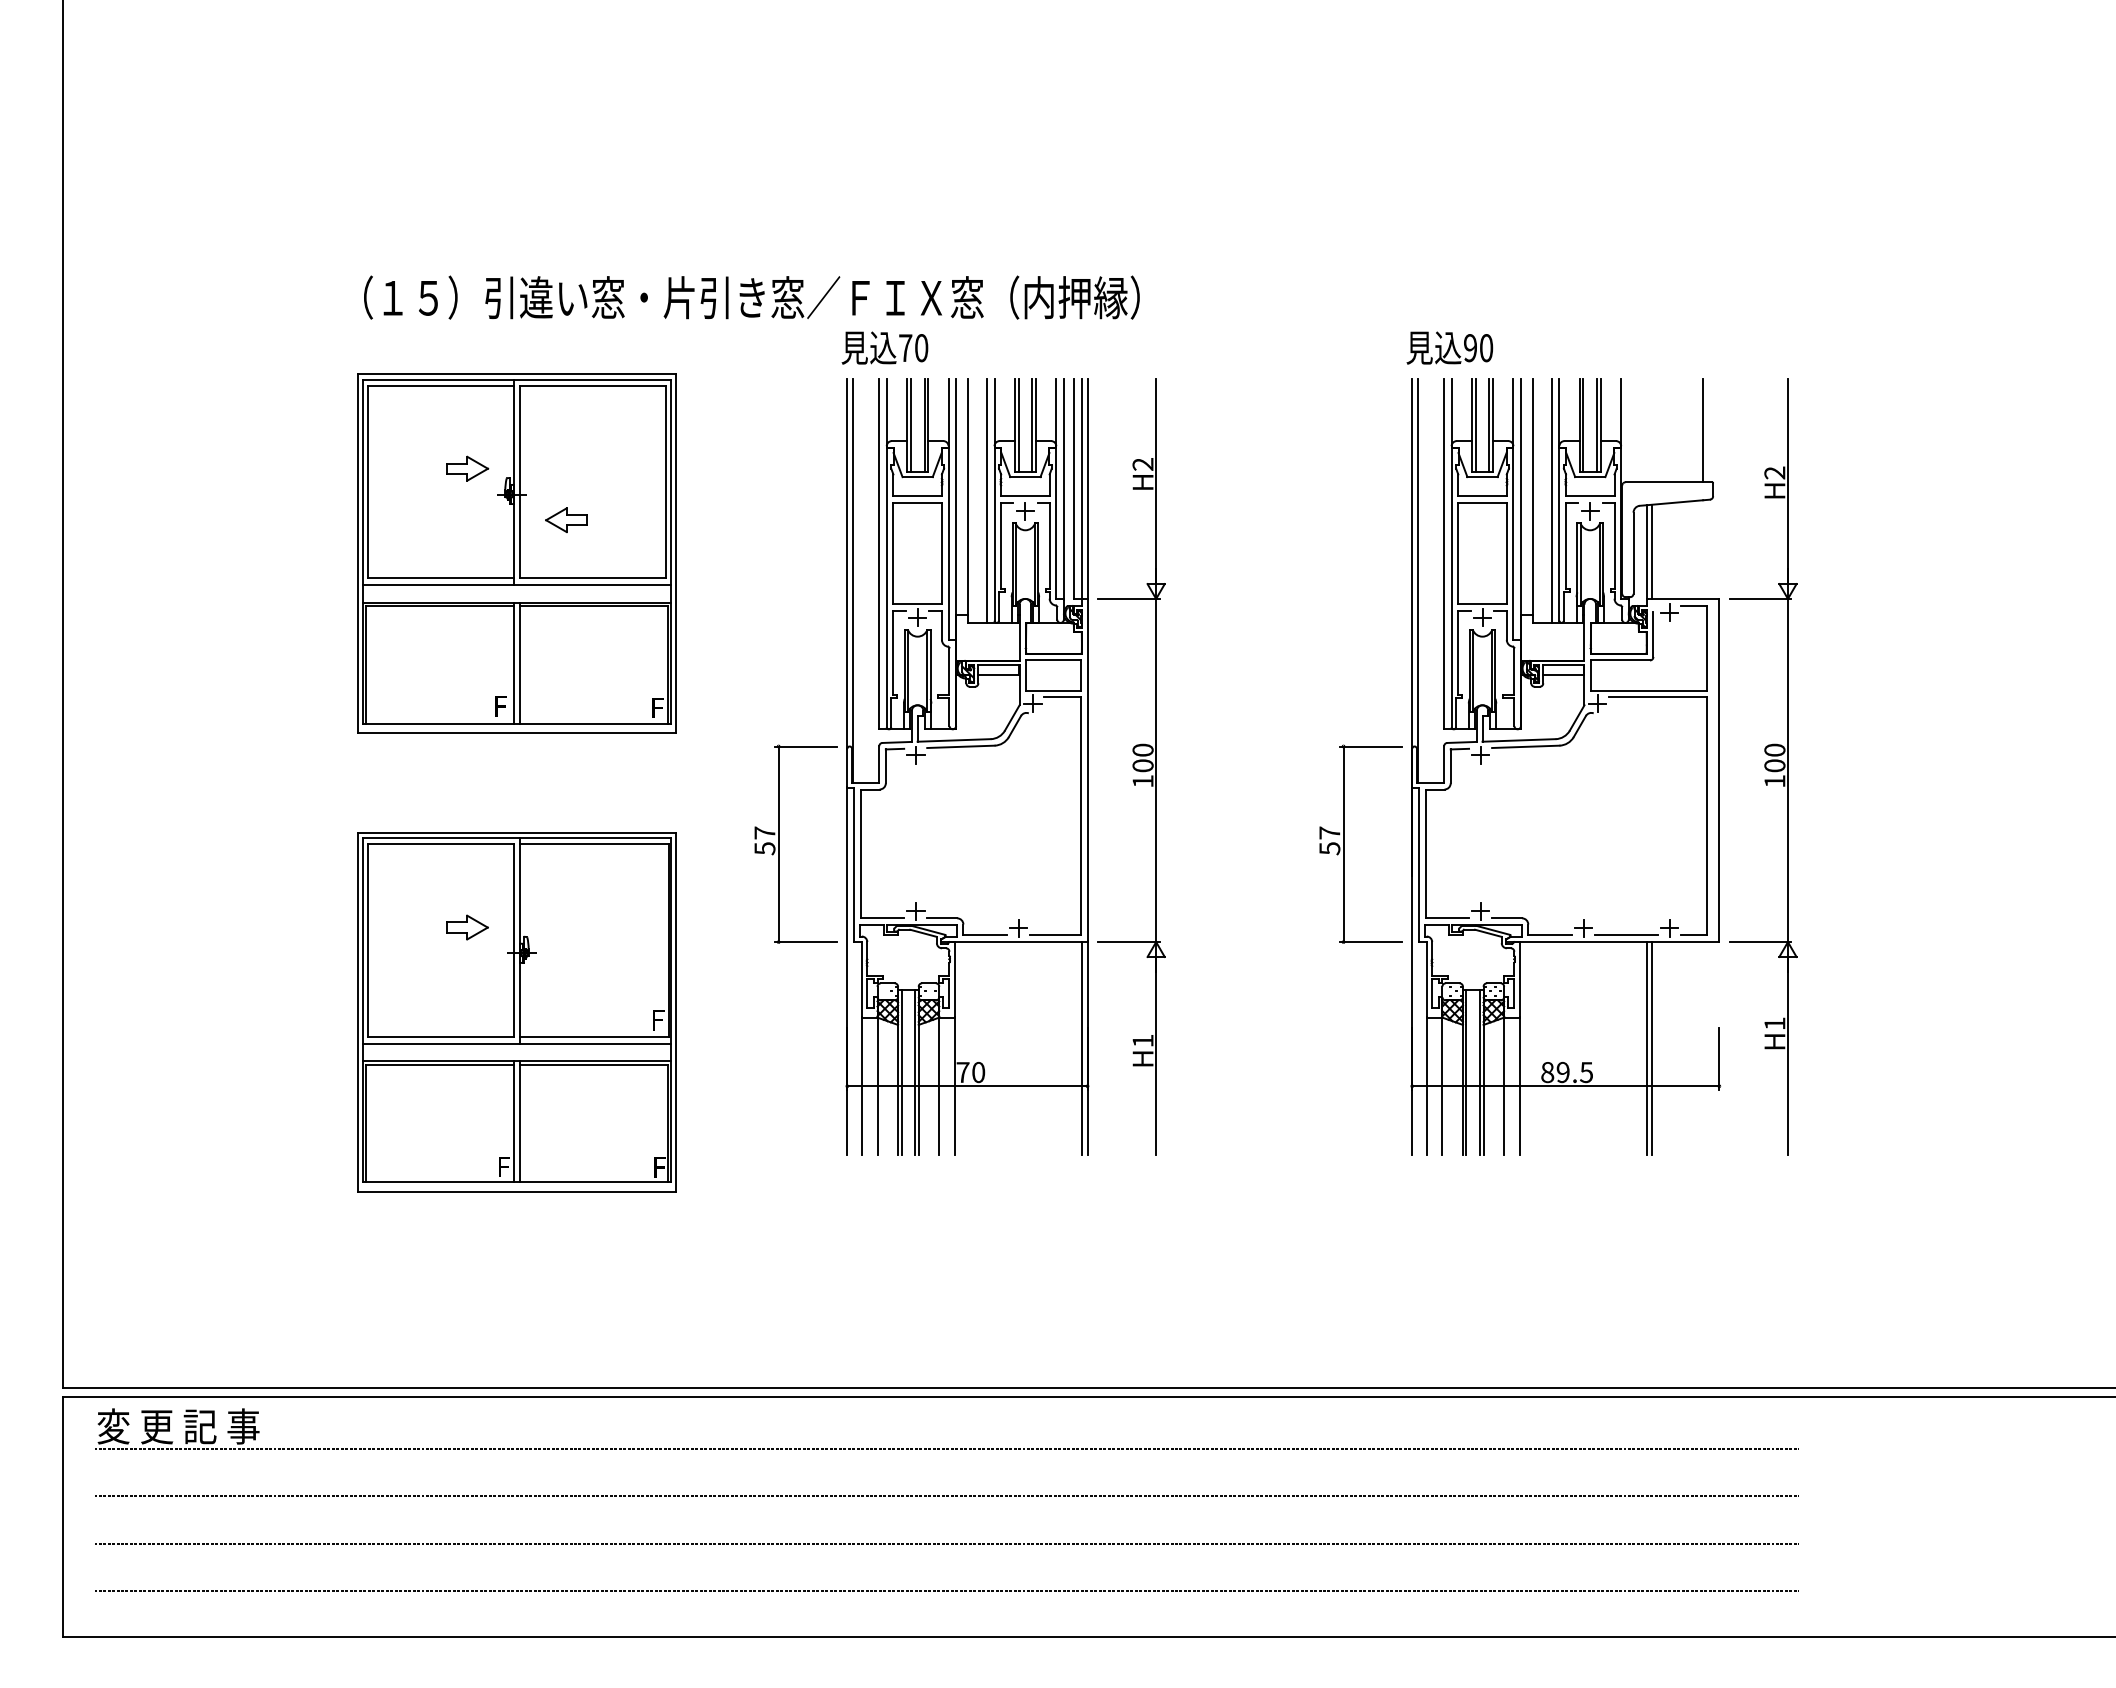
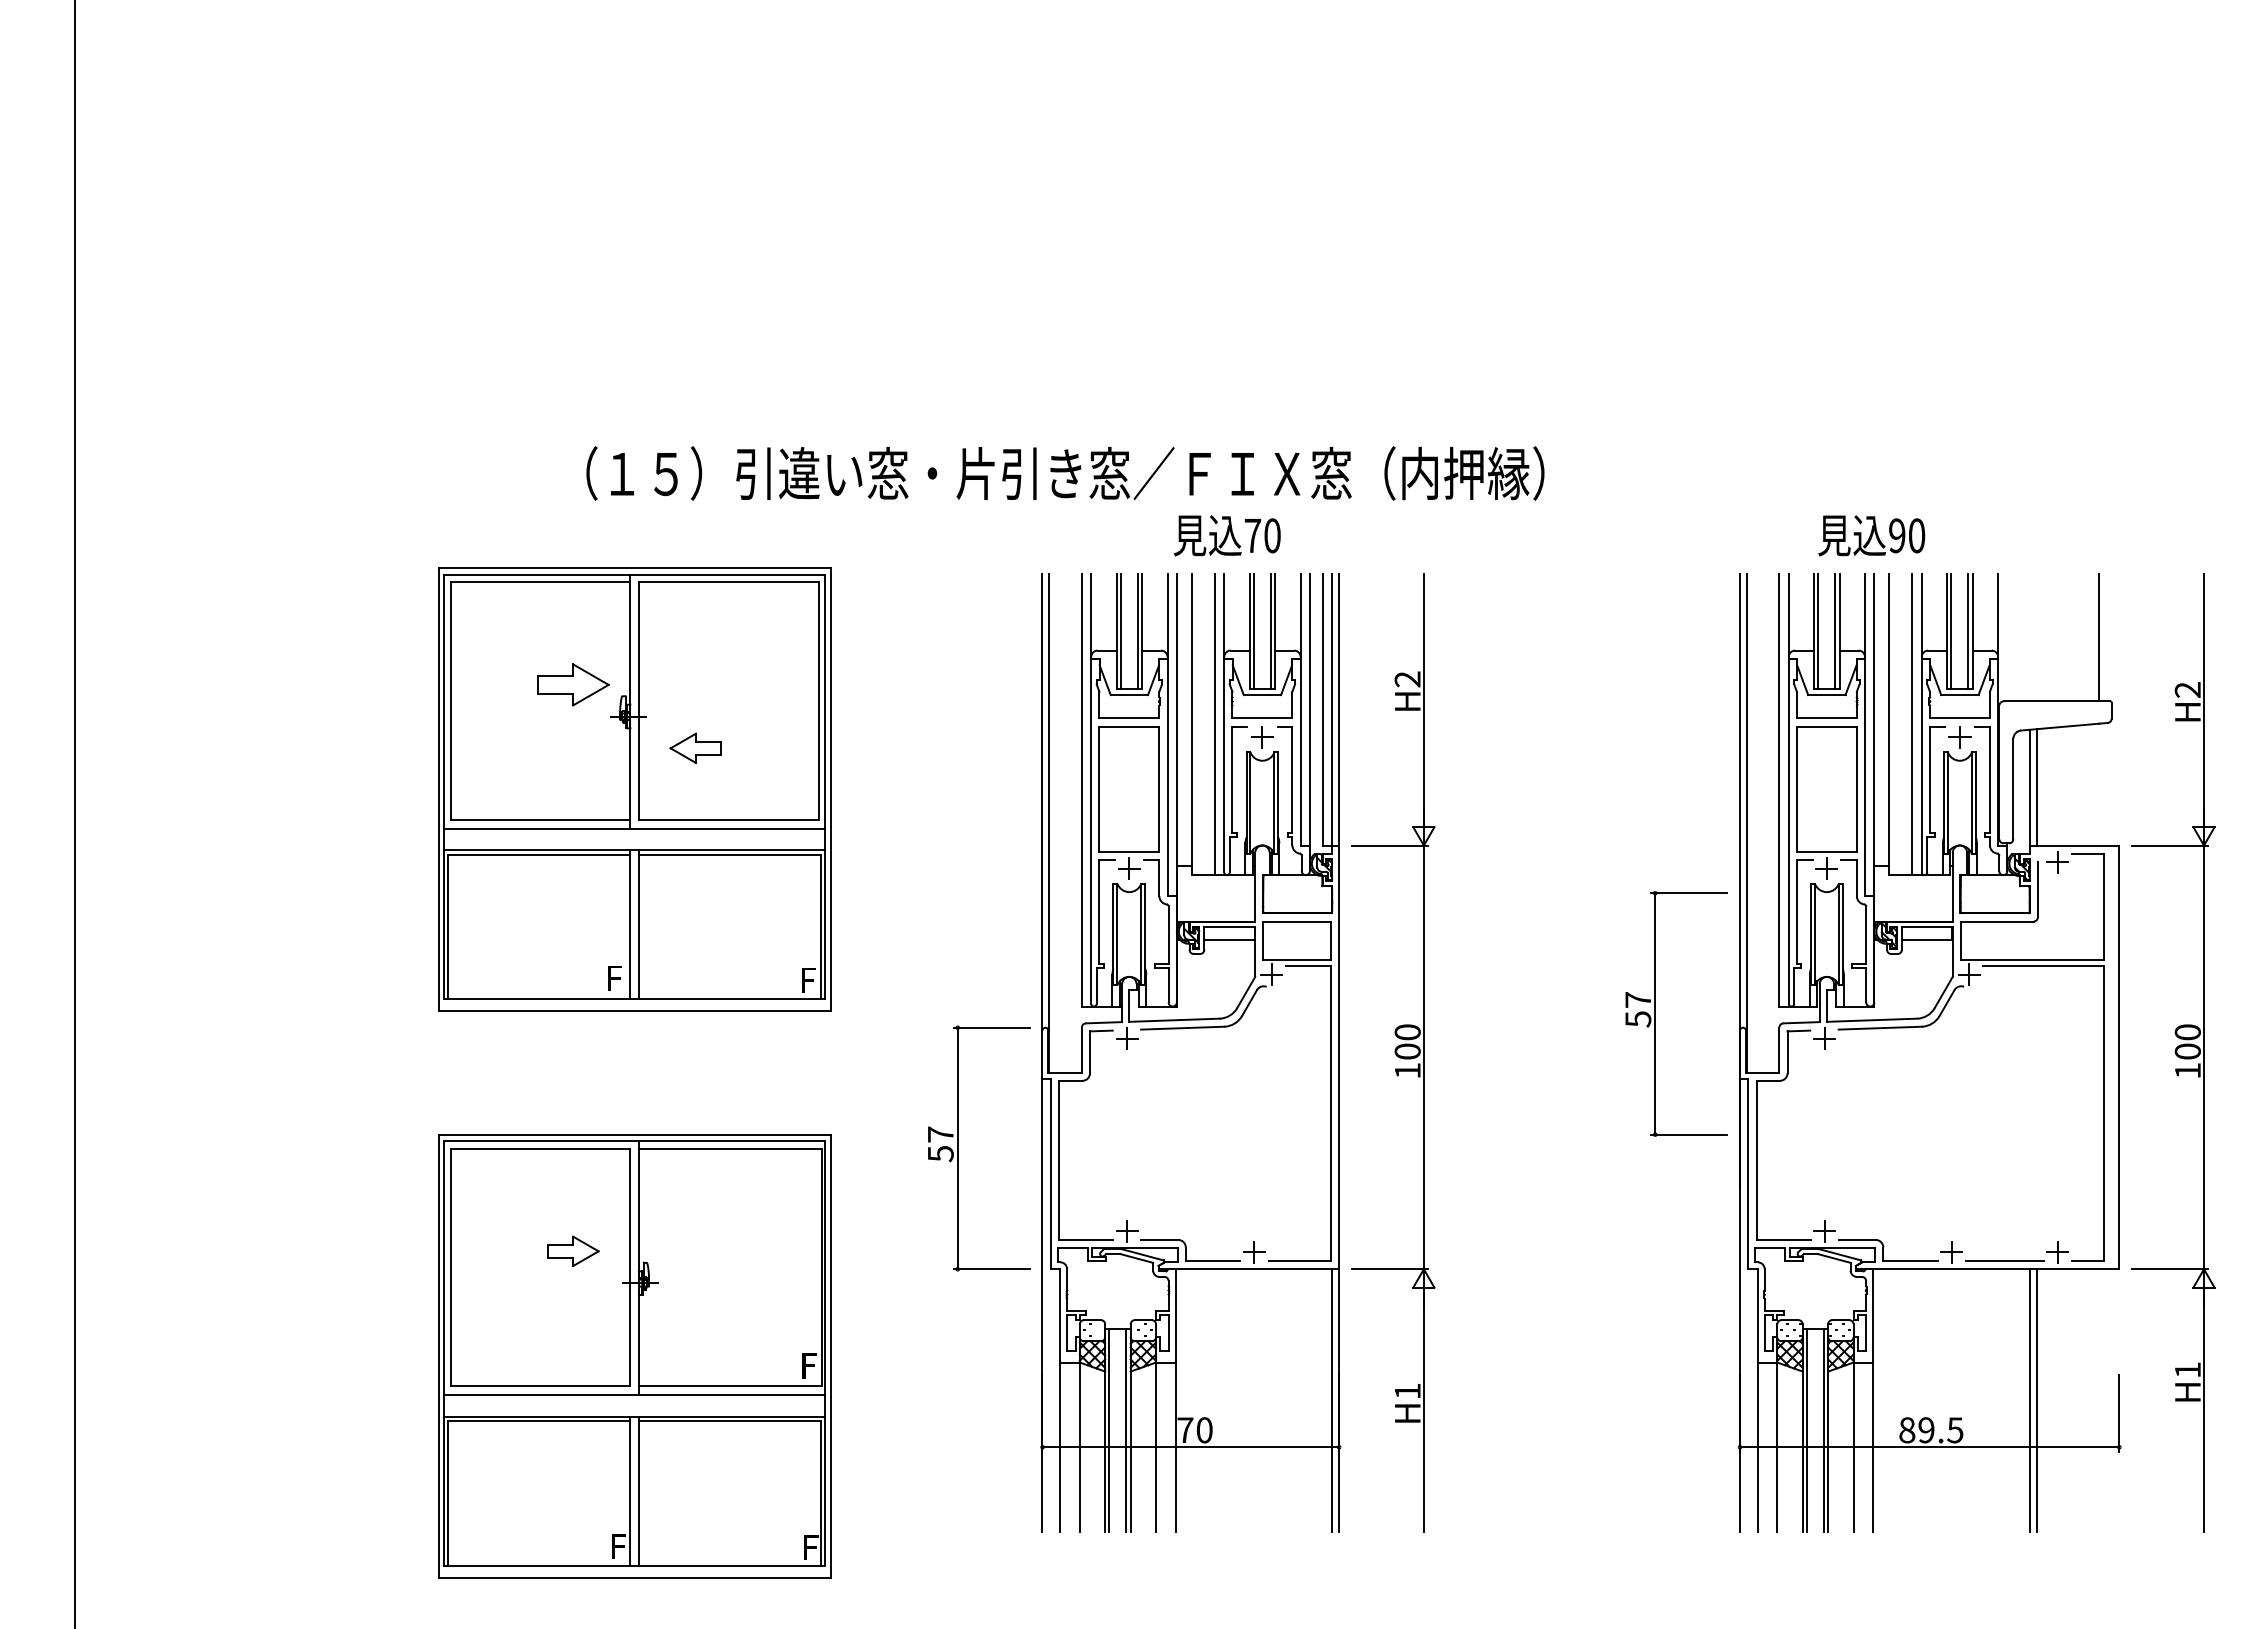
text: (751, 297) -> (1064, 473), moved
text: (884, 347) -> (1226, 535), moved
text: (1449, 347) -> (1871, 535), moved
part: (467, 468) -> (573, 684), size x1.4
part: (1344, 843) -> (1656, 1012), moved

